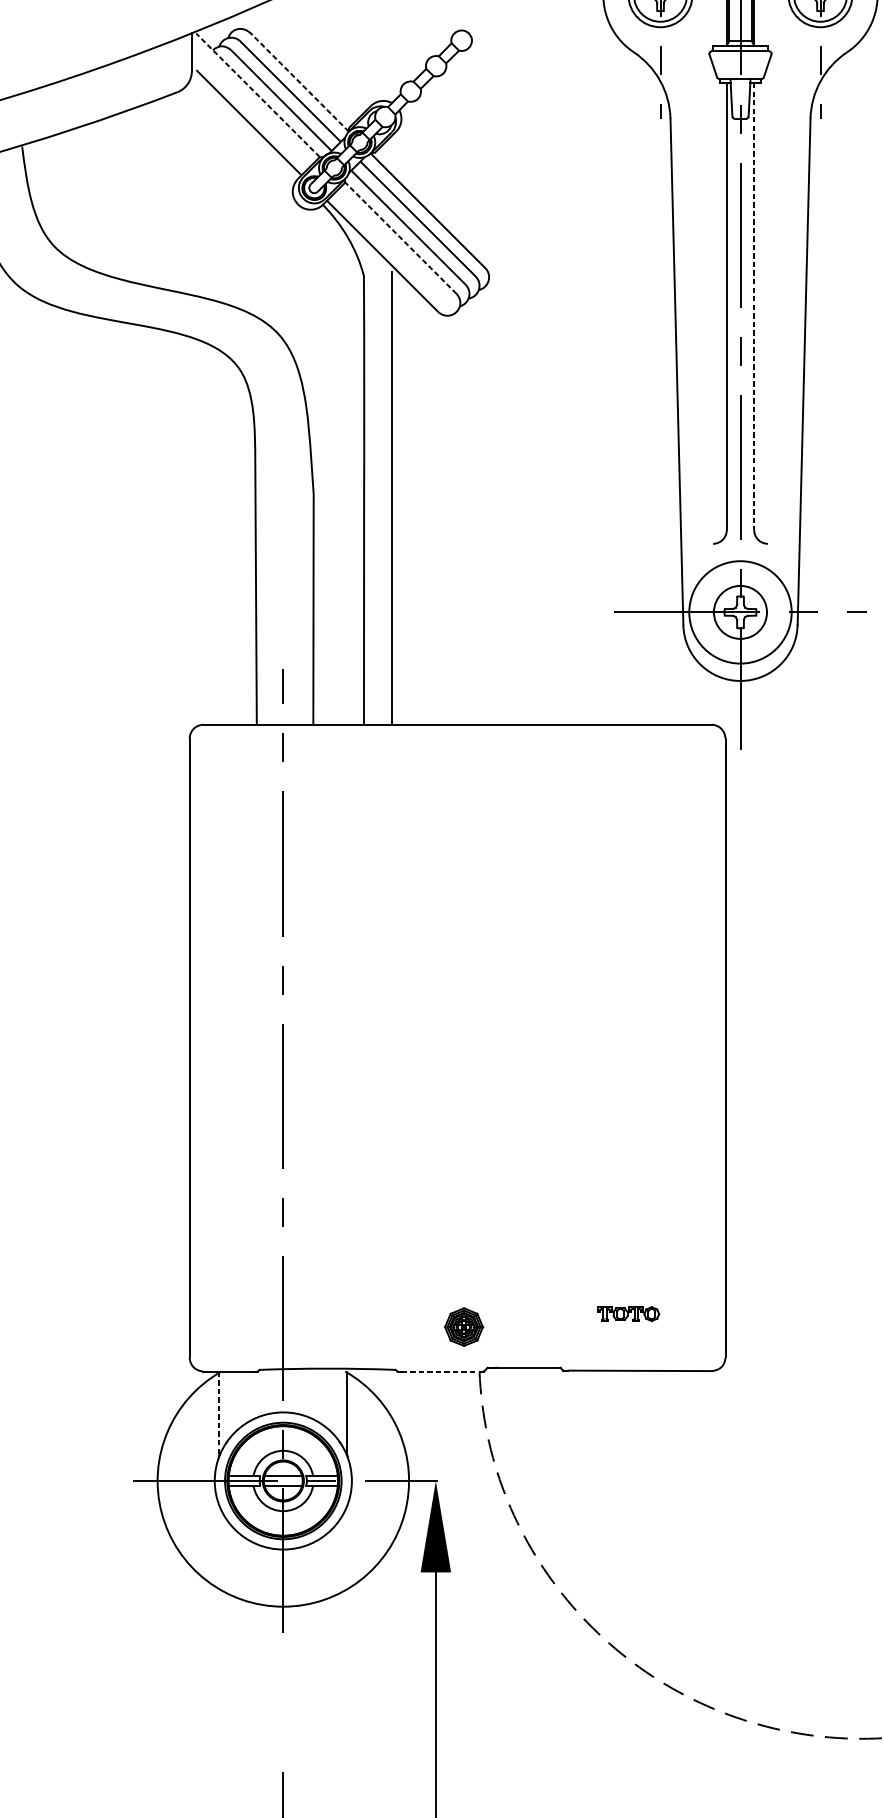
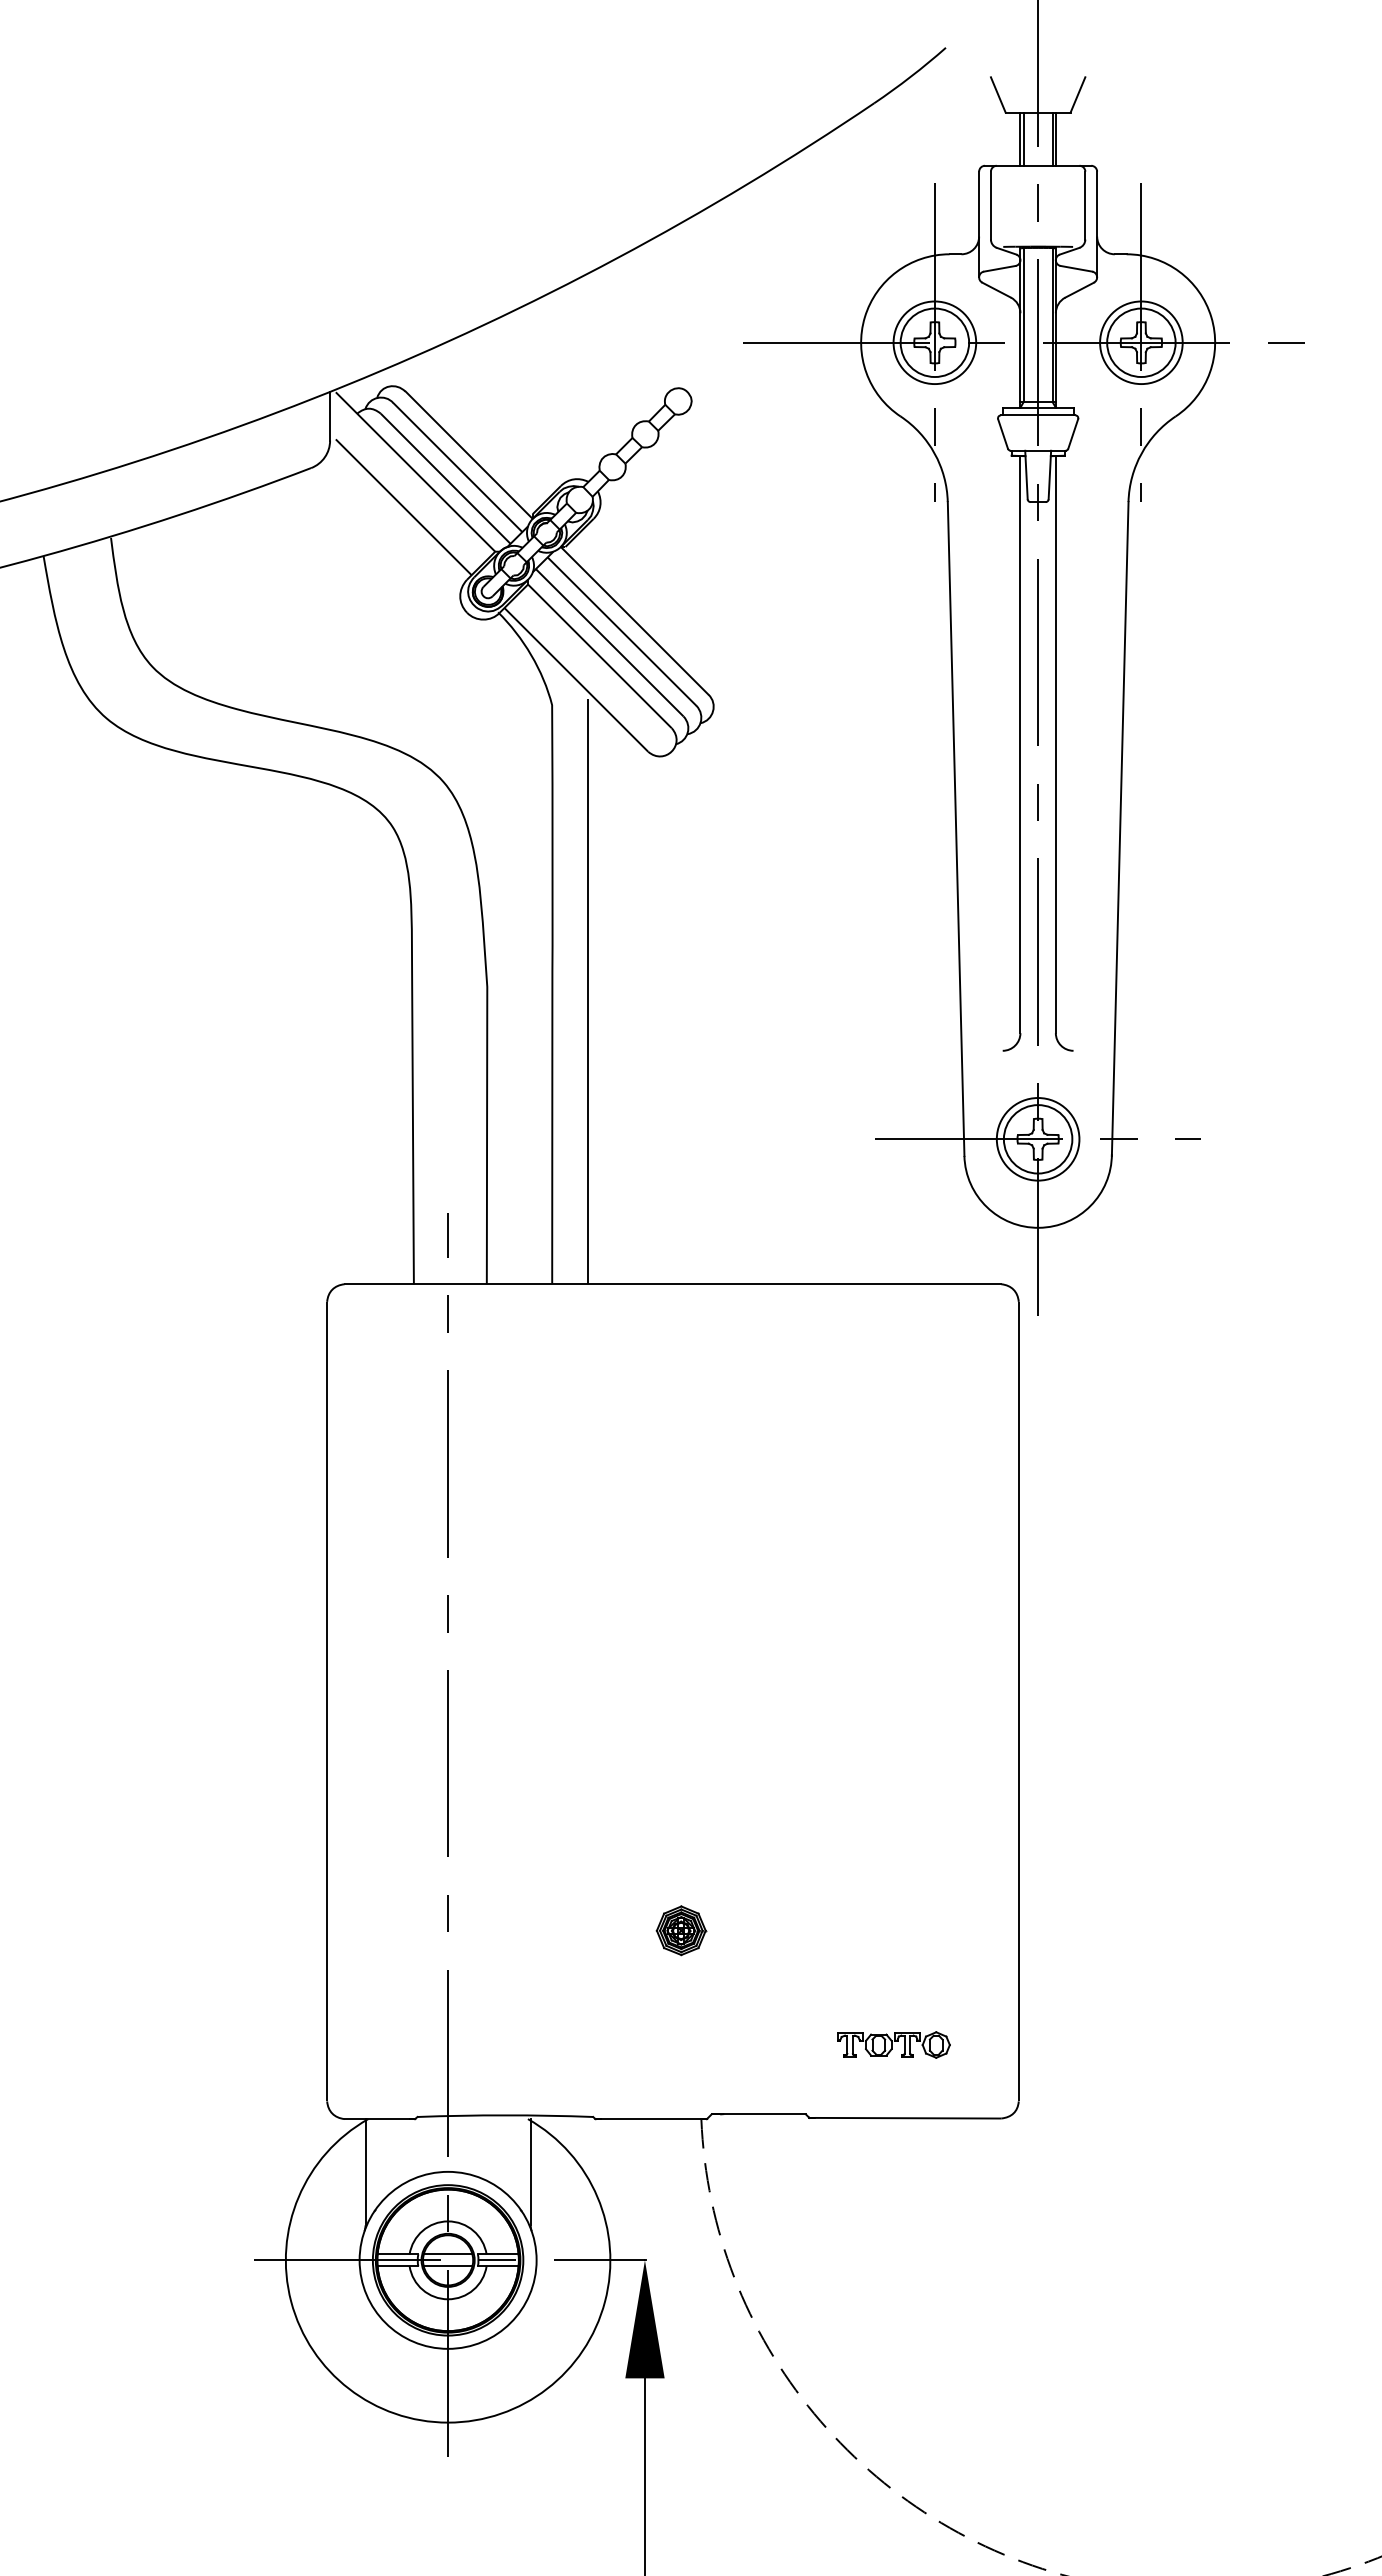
line: (299, 81) -> (468, 454), dashed -> solid
line: (258, 95) -> (415, 472), dashed -> solid
line: (400, 238) -> (599, 656), dashed -> solid
line: (753, 306) -> (1055, 744), dashed -> solid
circle: (739, 612) -> (1037, 1139), size x0.62
part: (628, 1313) -> (893, 2044), size x1.43
part: (464, 1326) -> (681, 1930), moved
line: (440, 1371) -> (651, 2119), dashed -> solid
line: (219, 1412) -> (365, 2171), dashed -> solid

